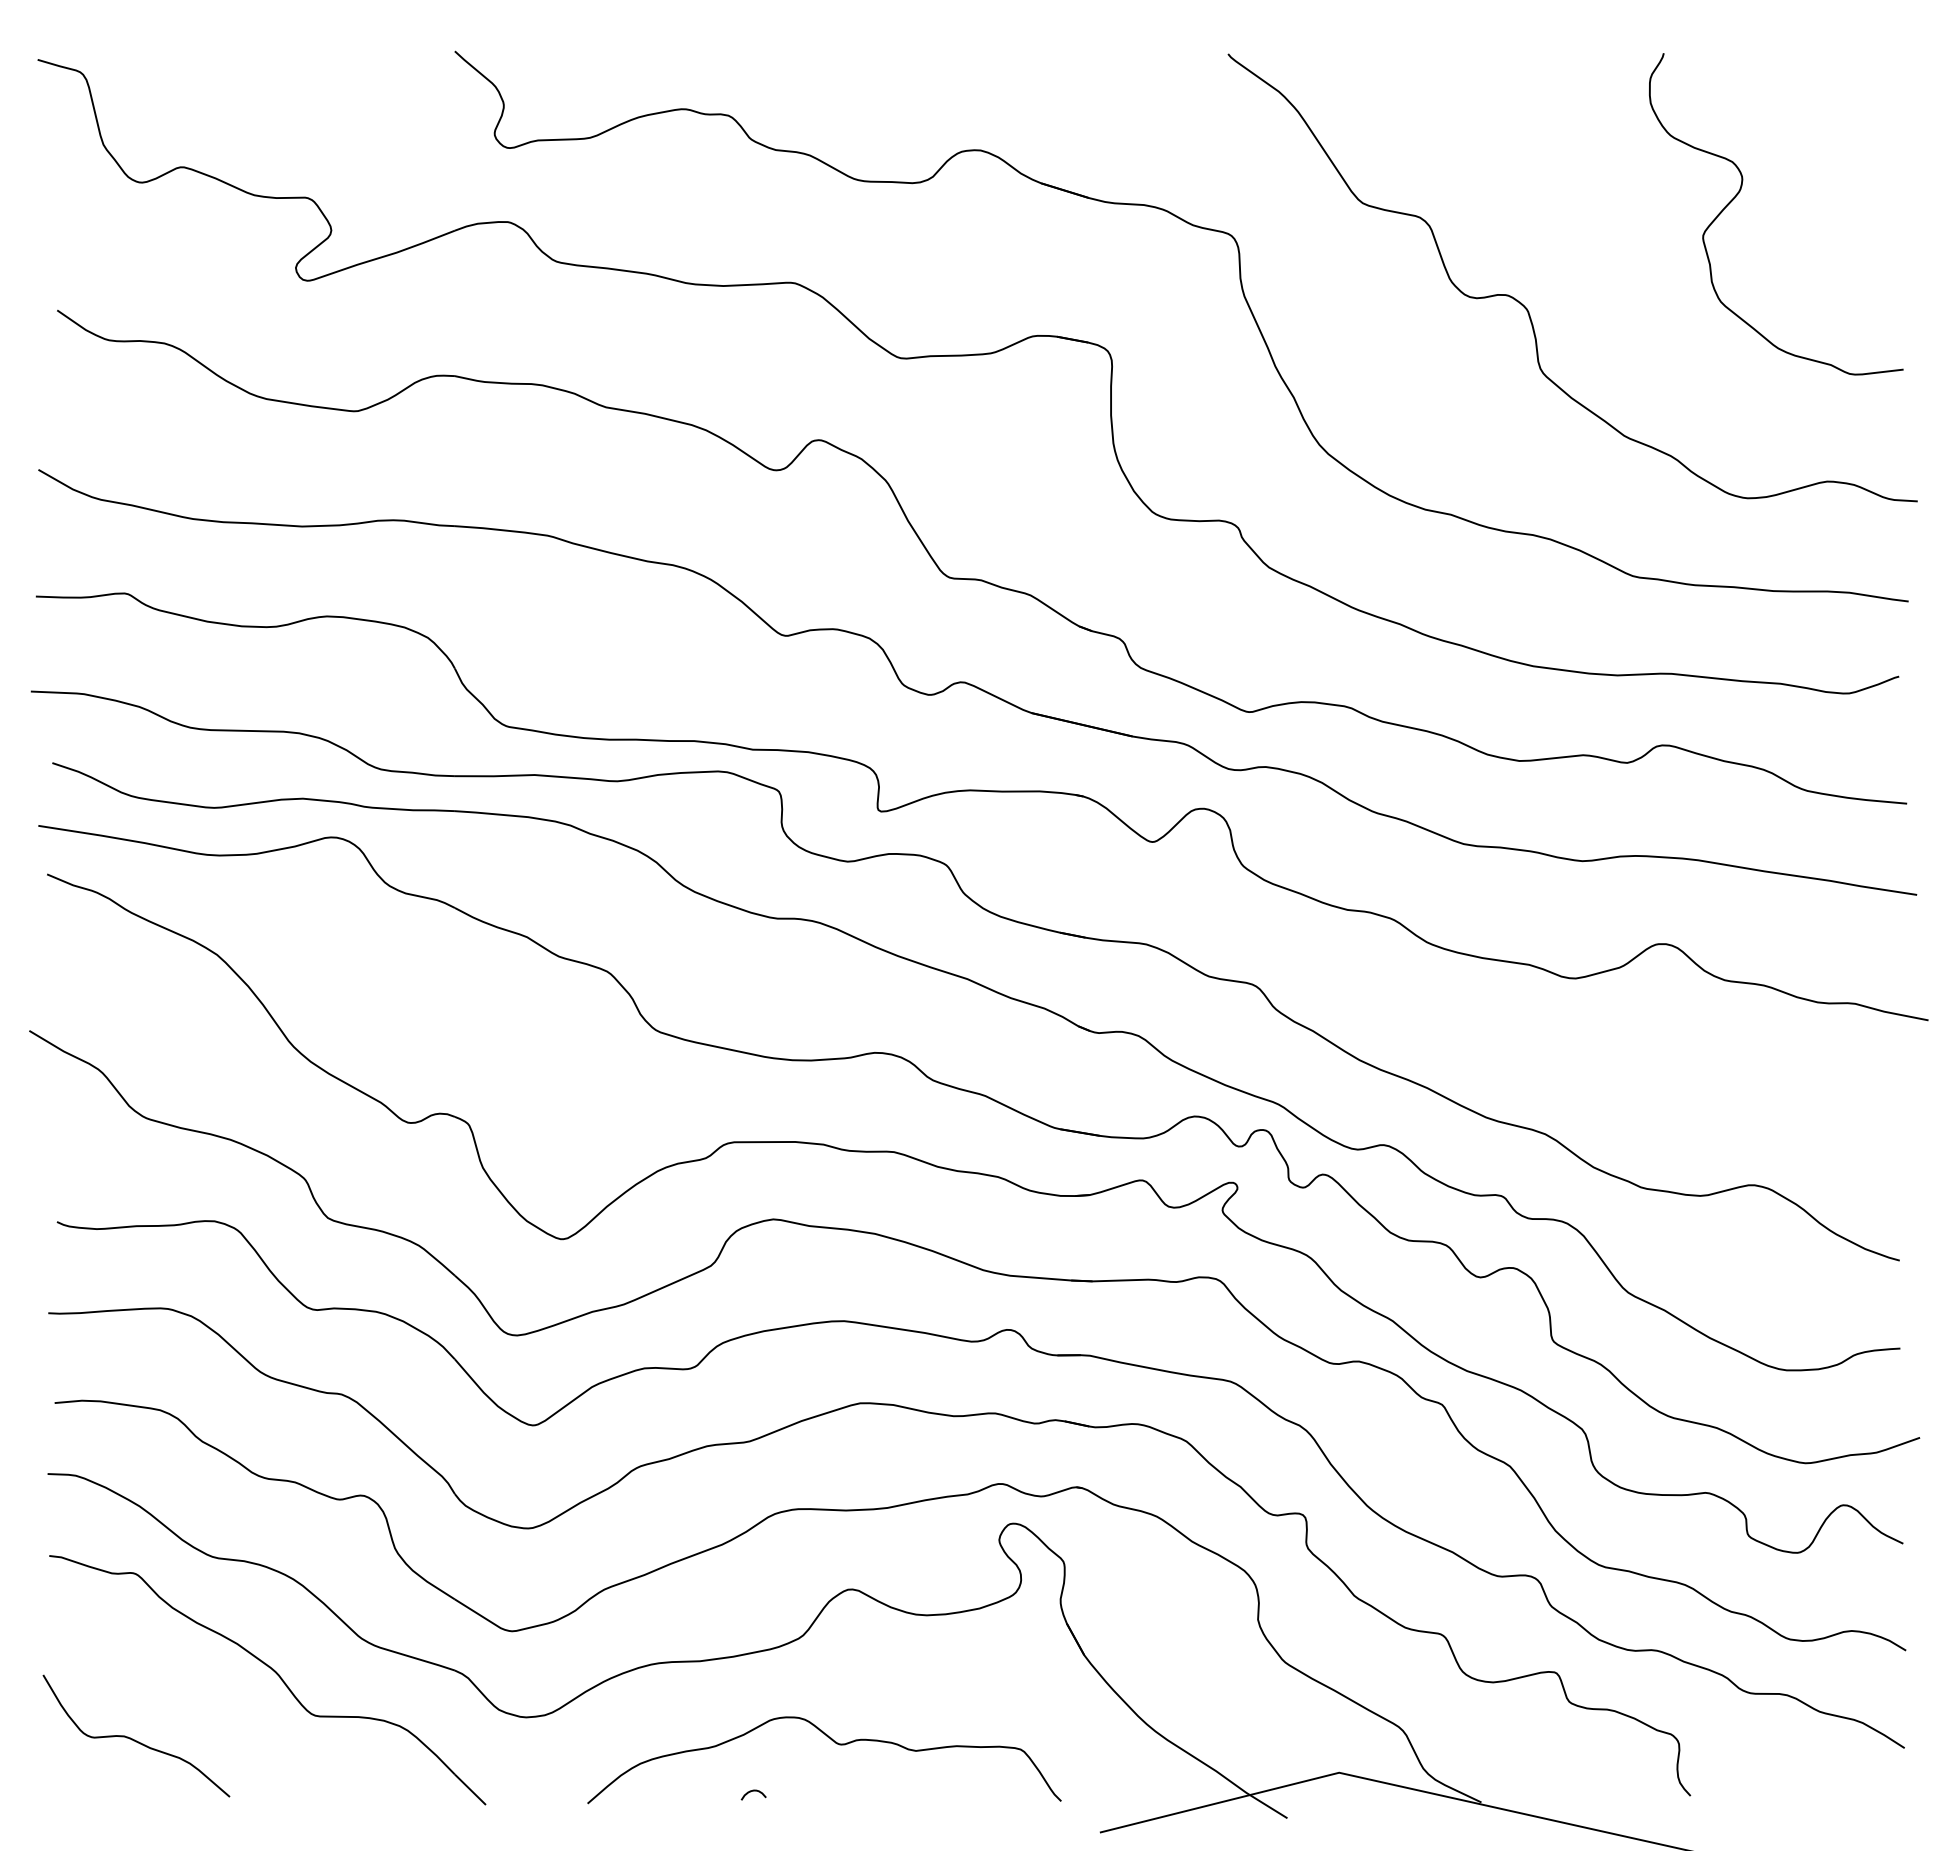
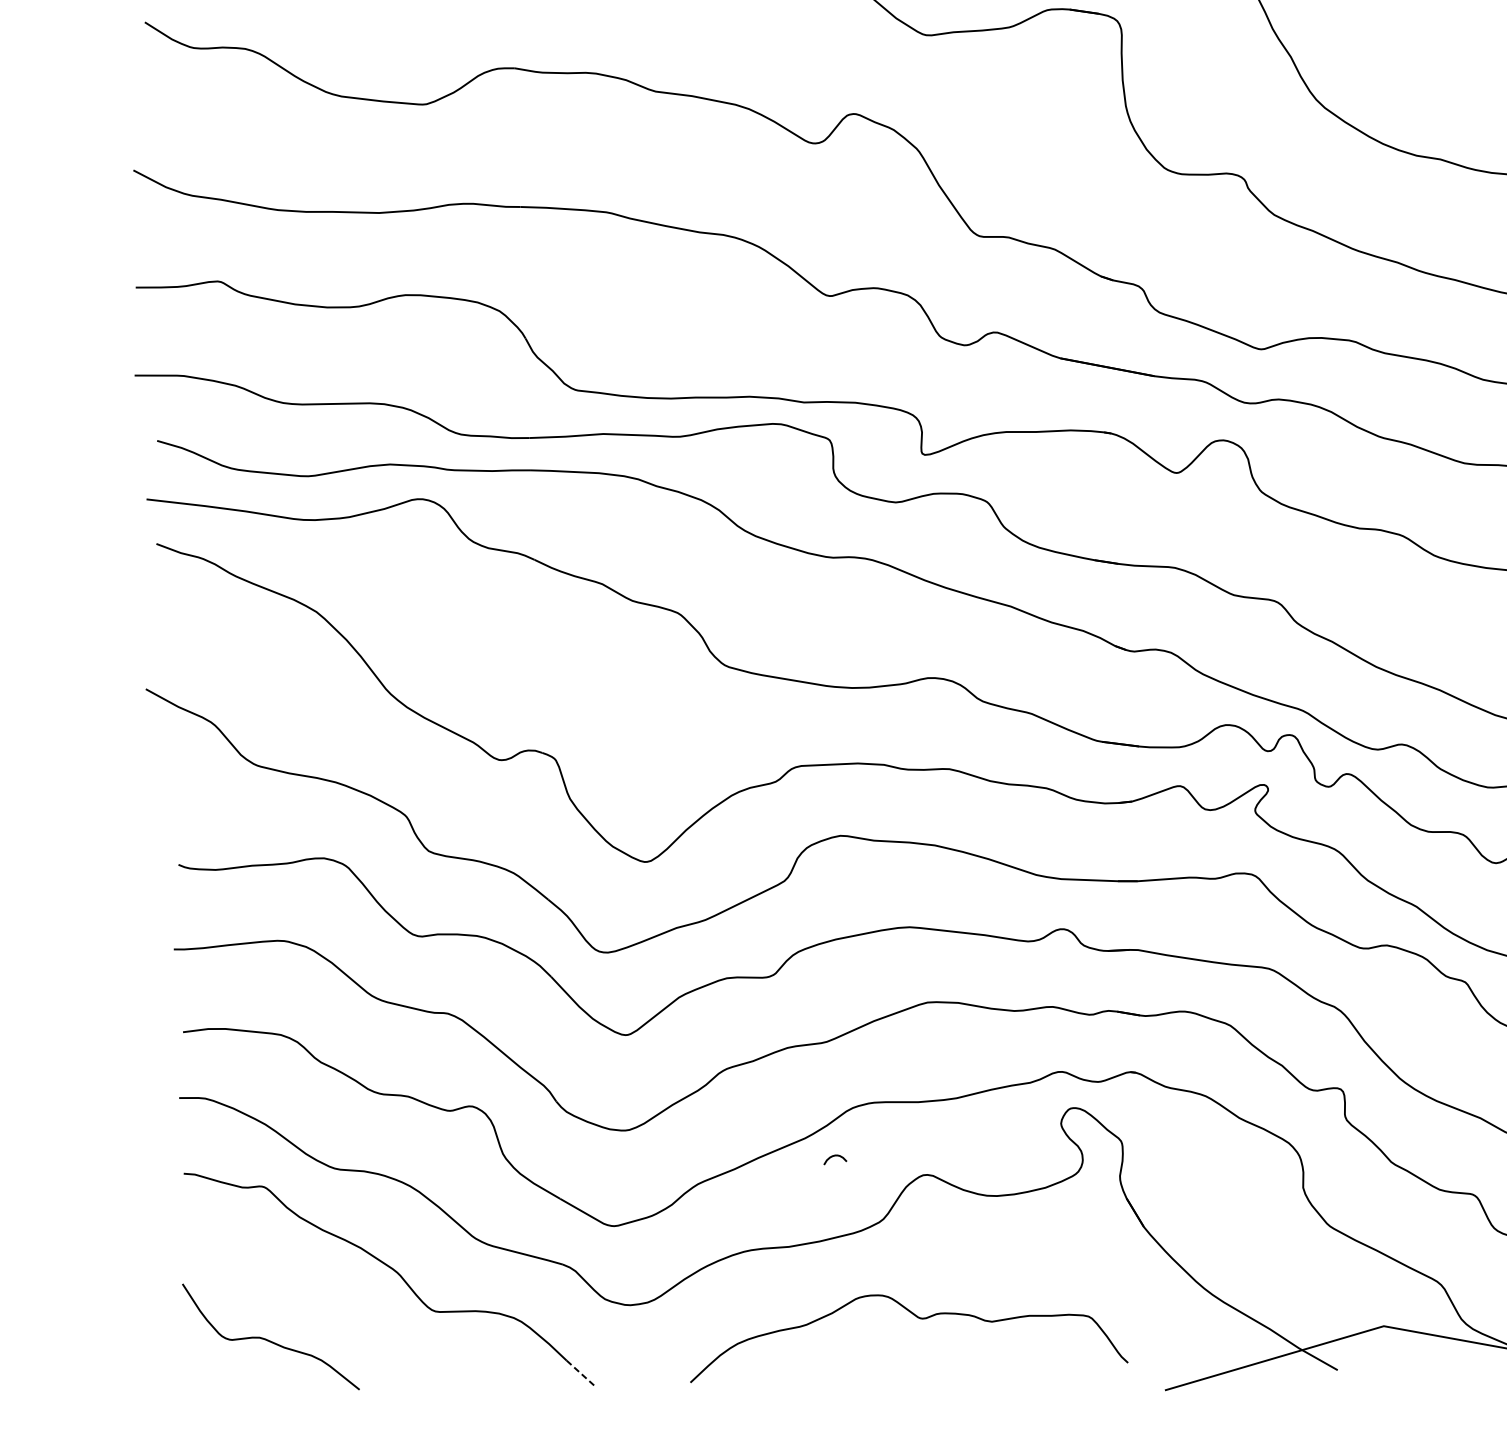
line: (470, 1789) -> (581, 1373), solid -> dashed
curve: (753, 1791) -> (834, 1156), moved

